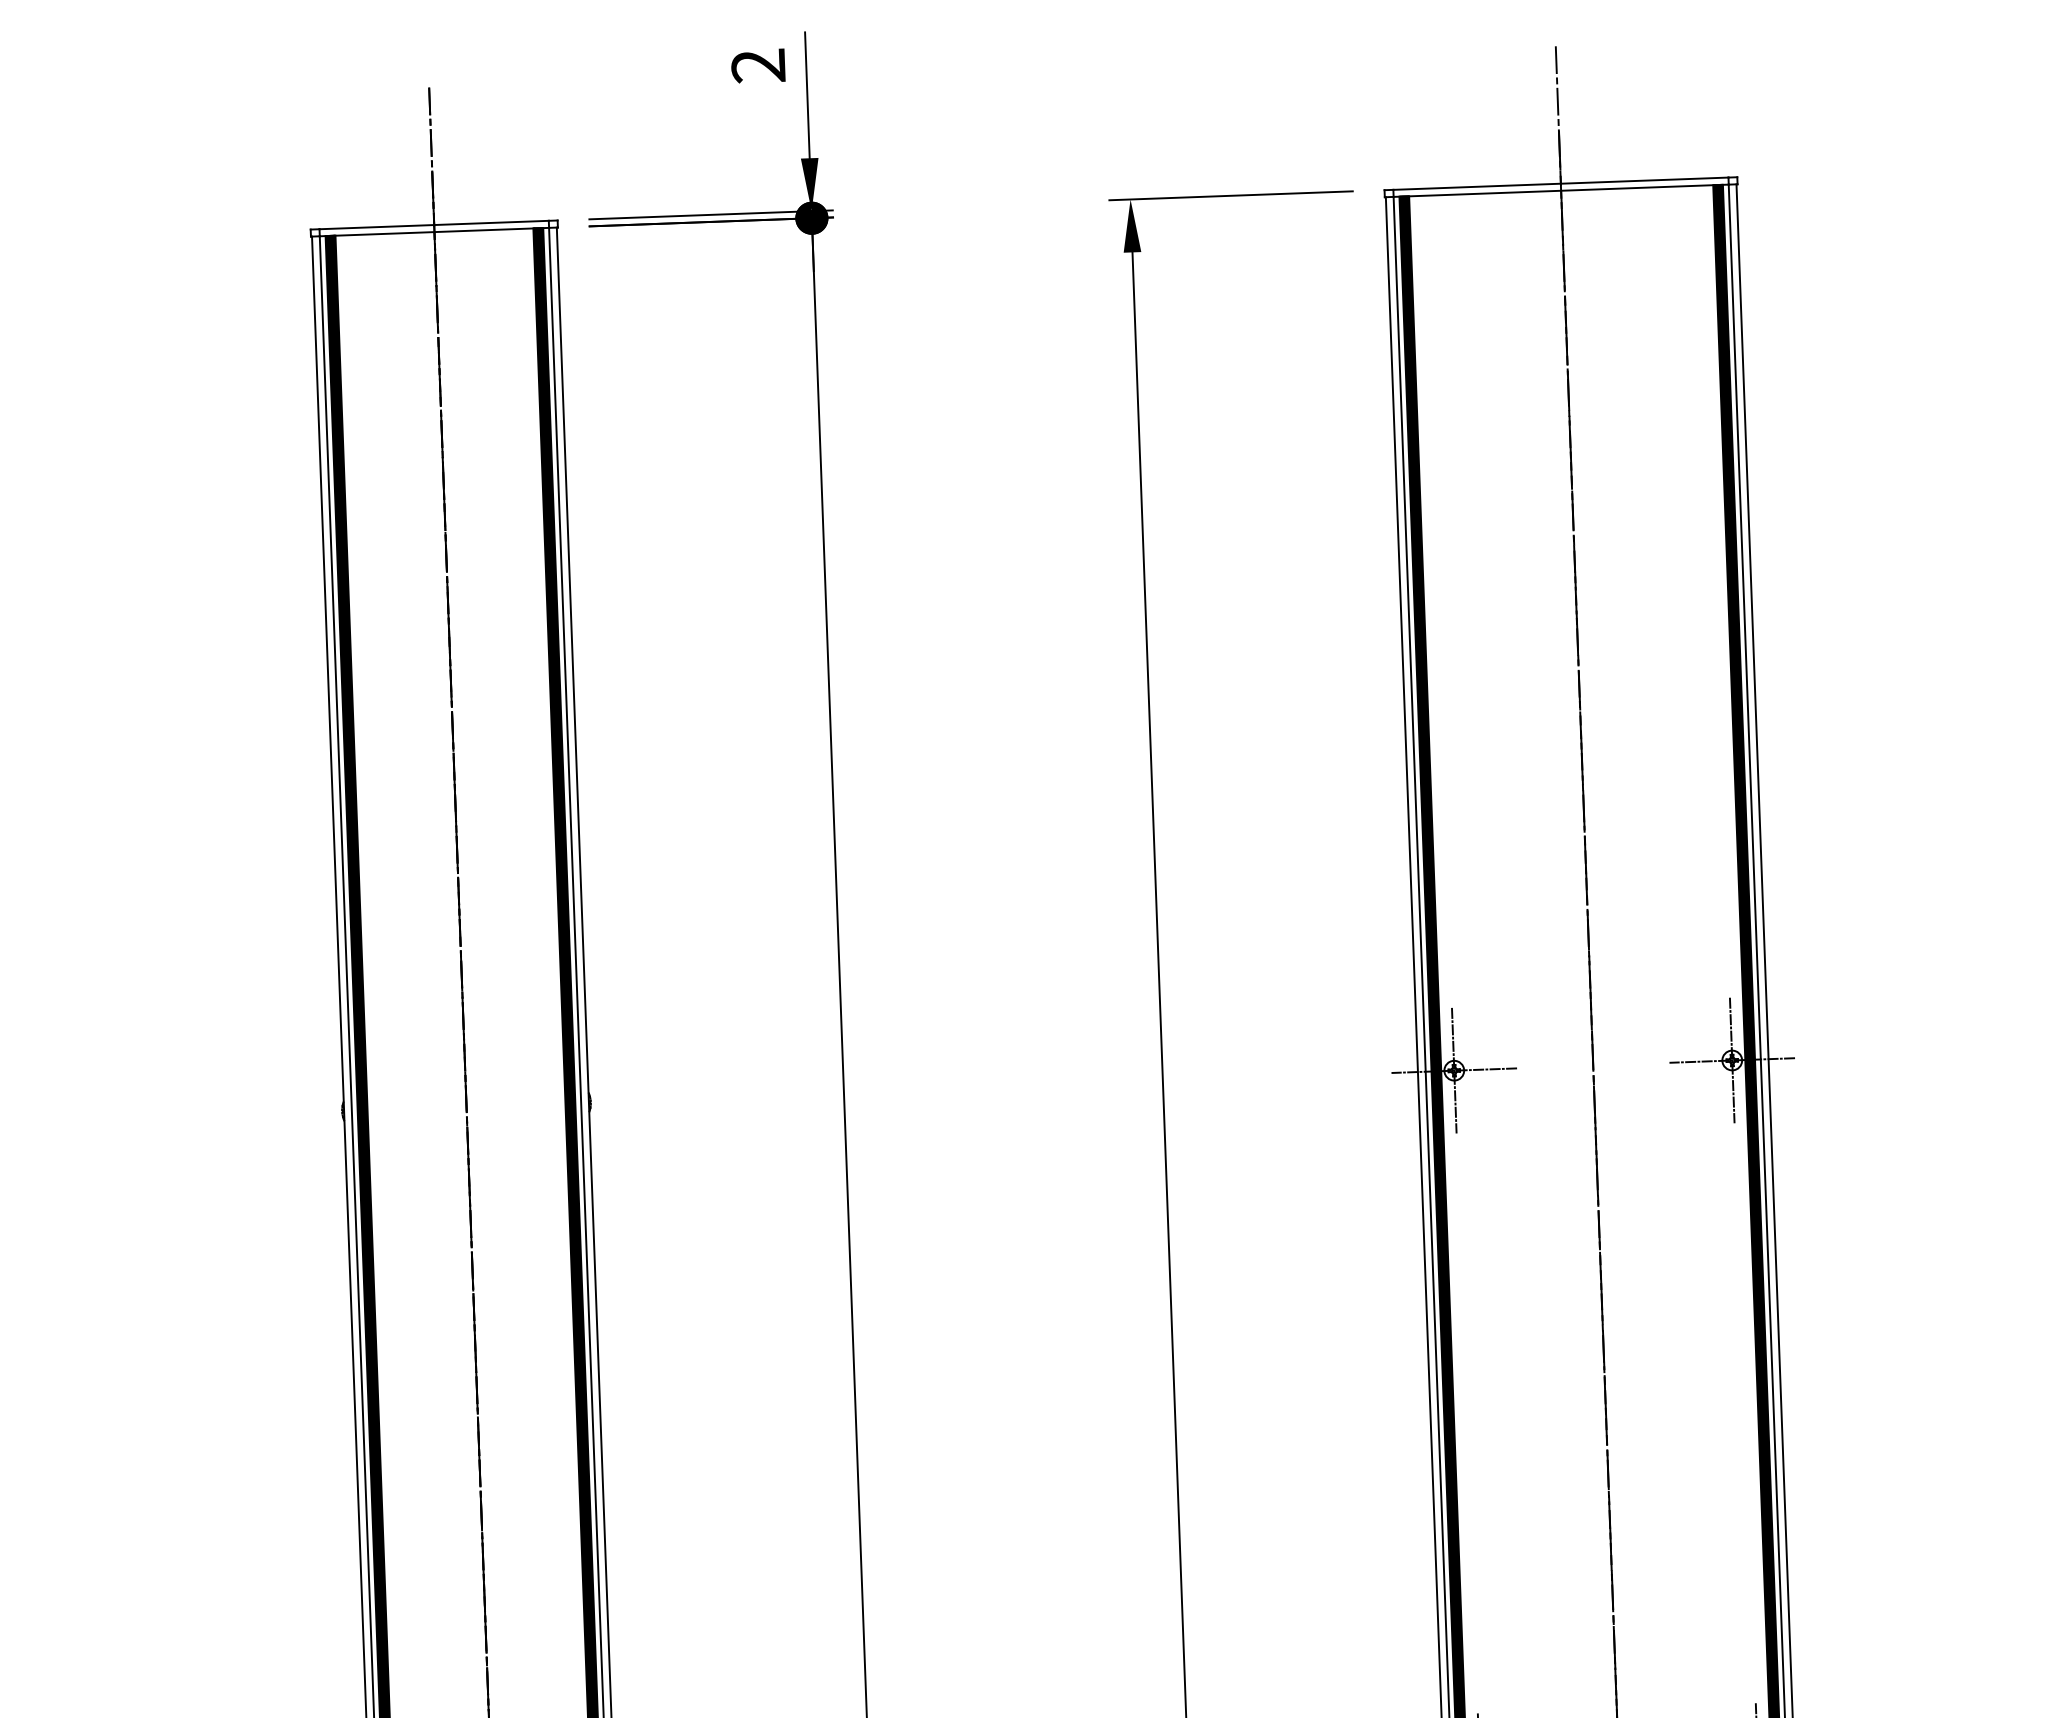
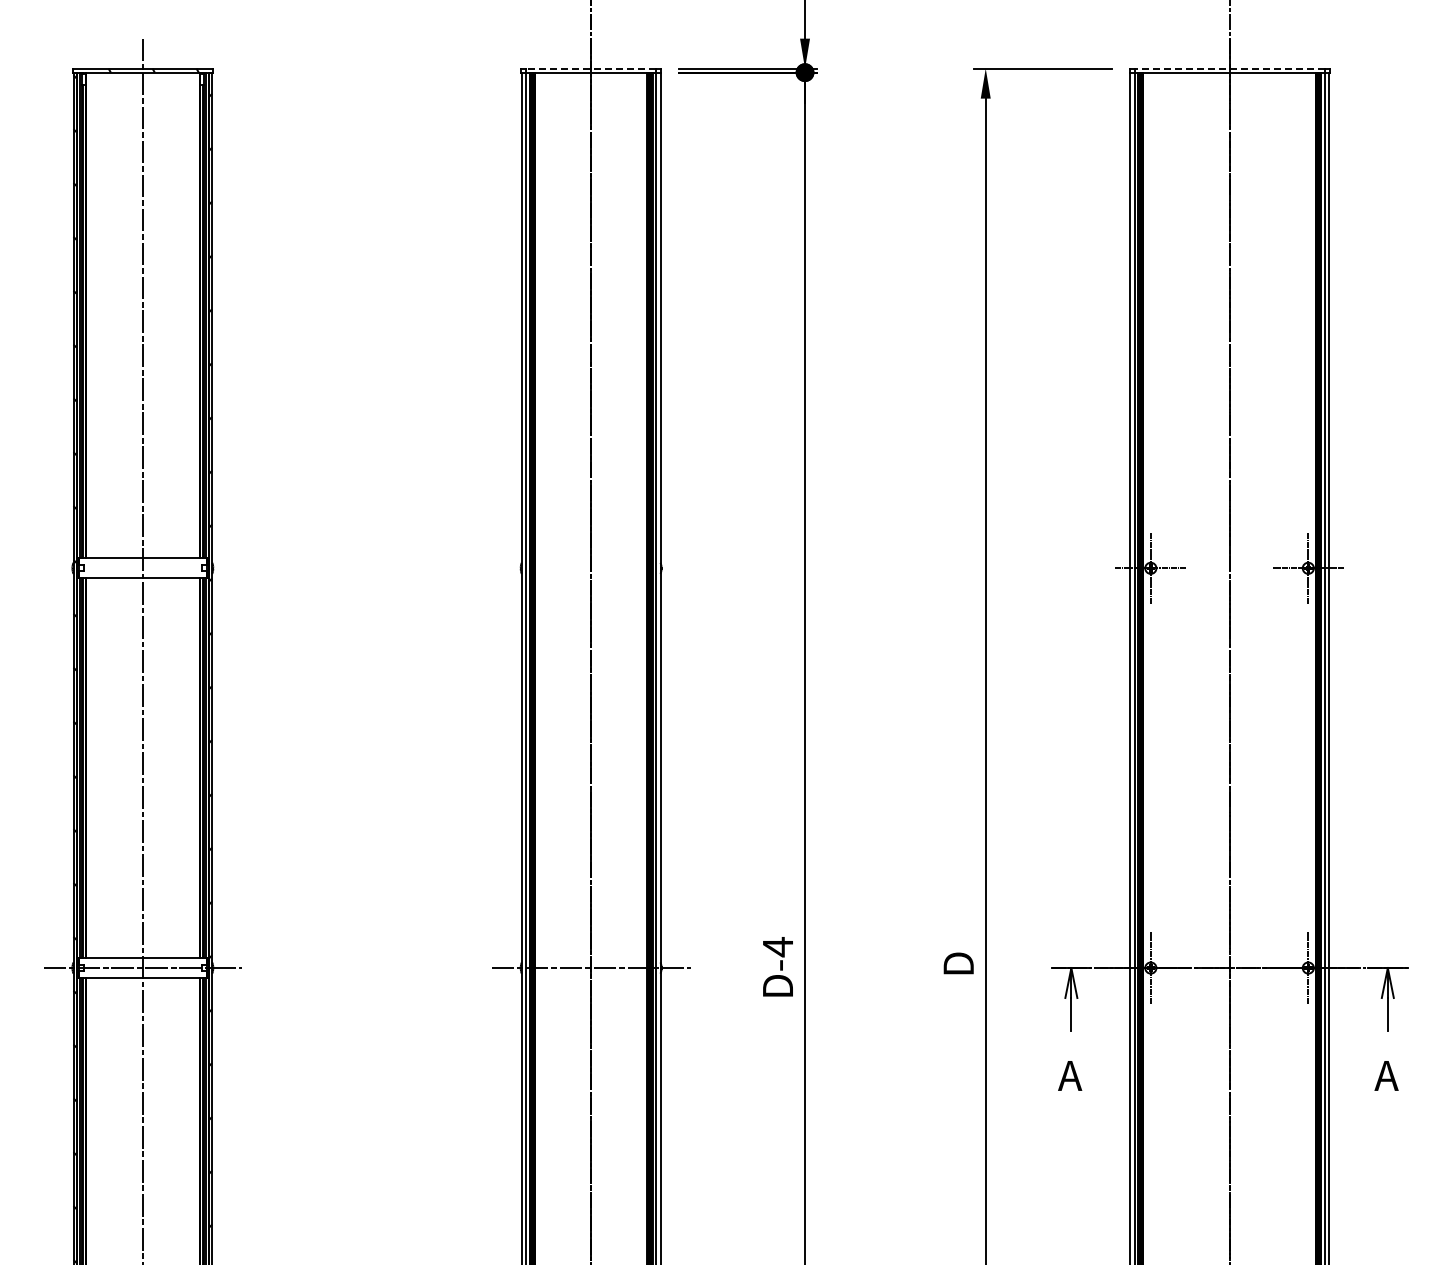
line: (1560, 183) -> (1229, 68), solid -> dashed
line: (434, 224) -> (591, 68), solid -> dashed

